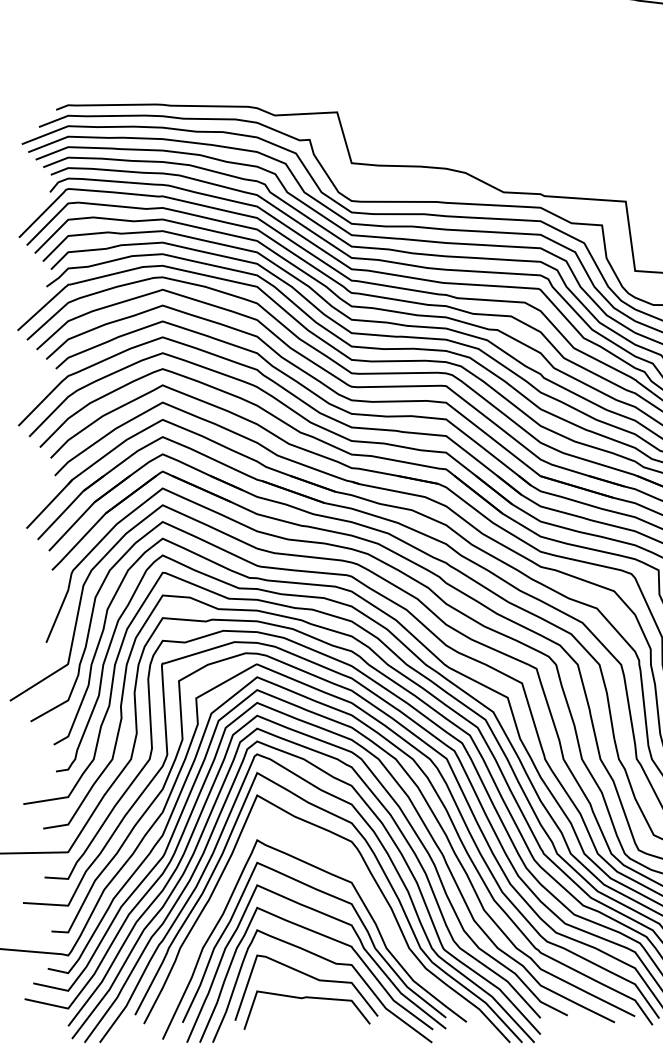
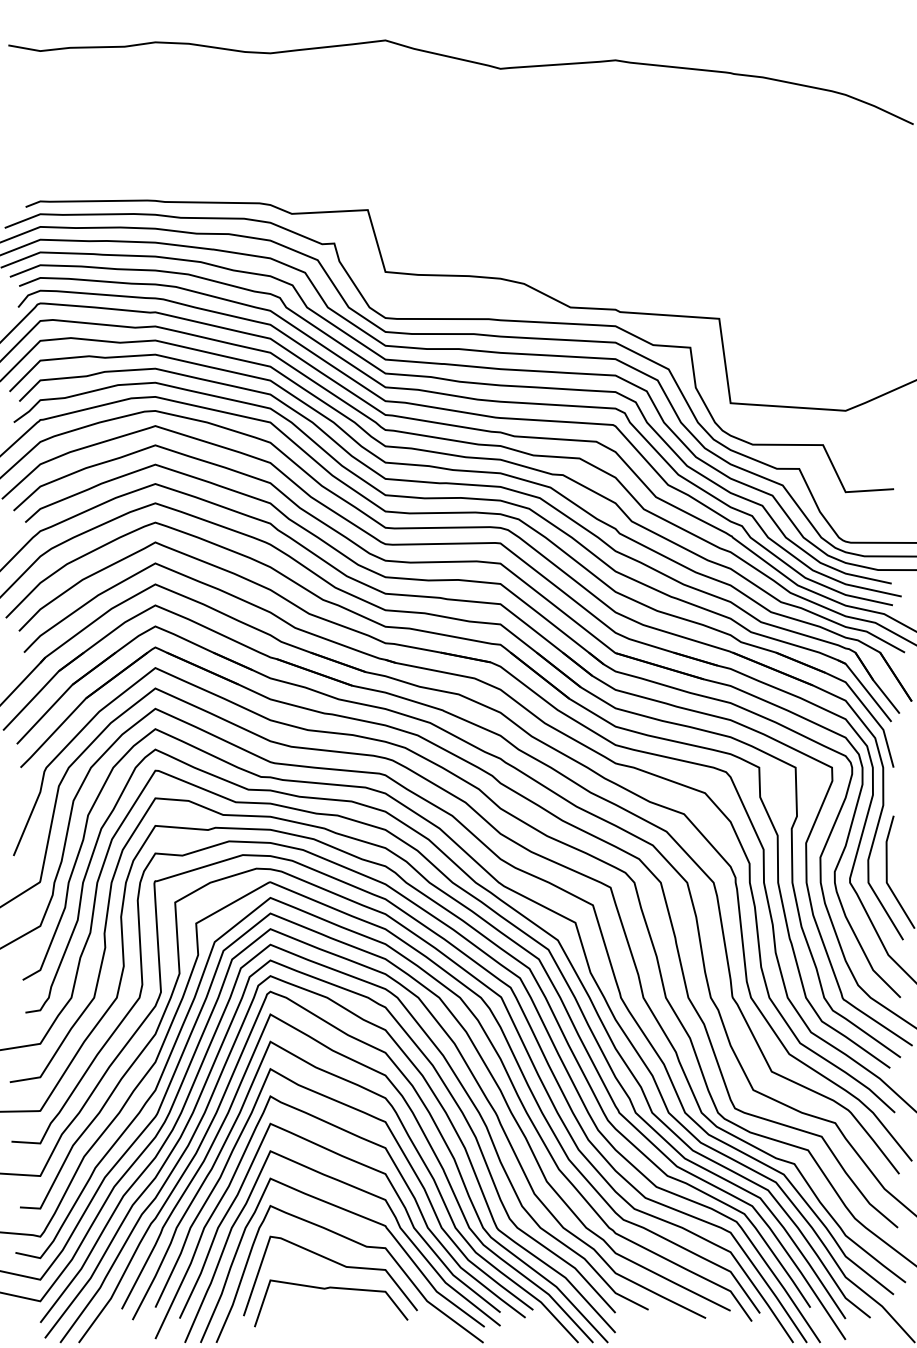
curve: (366, 888) -> (403, 1155), added

